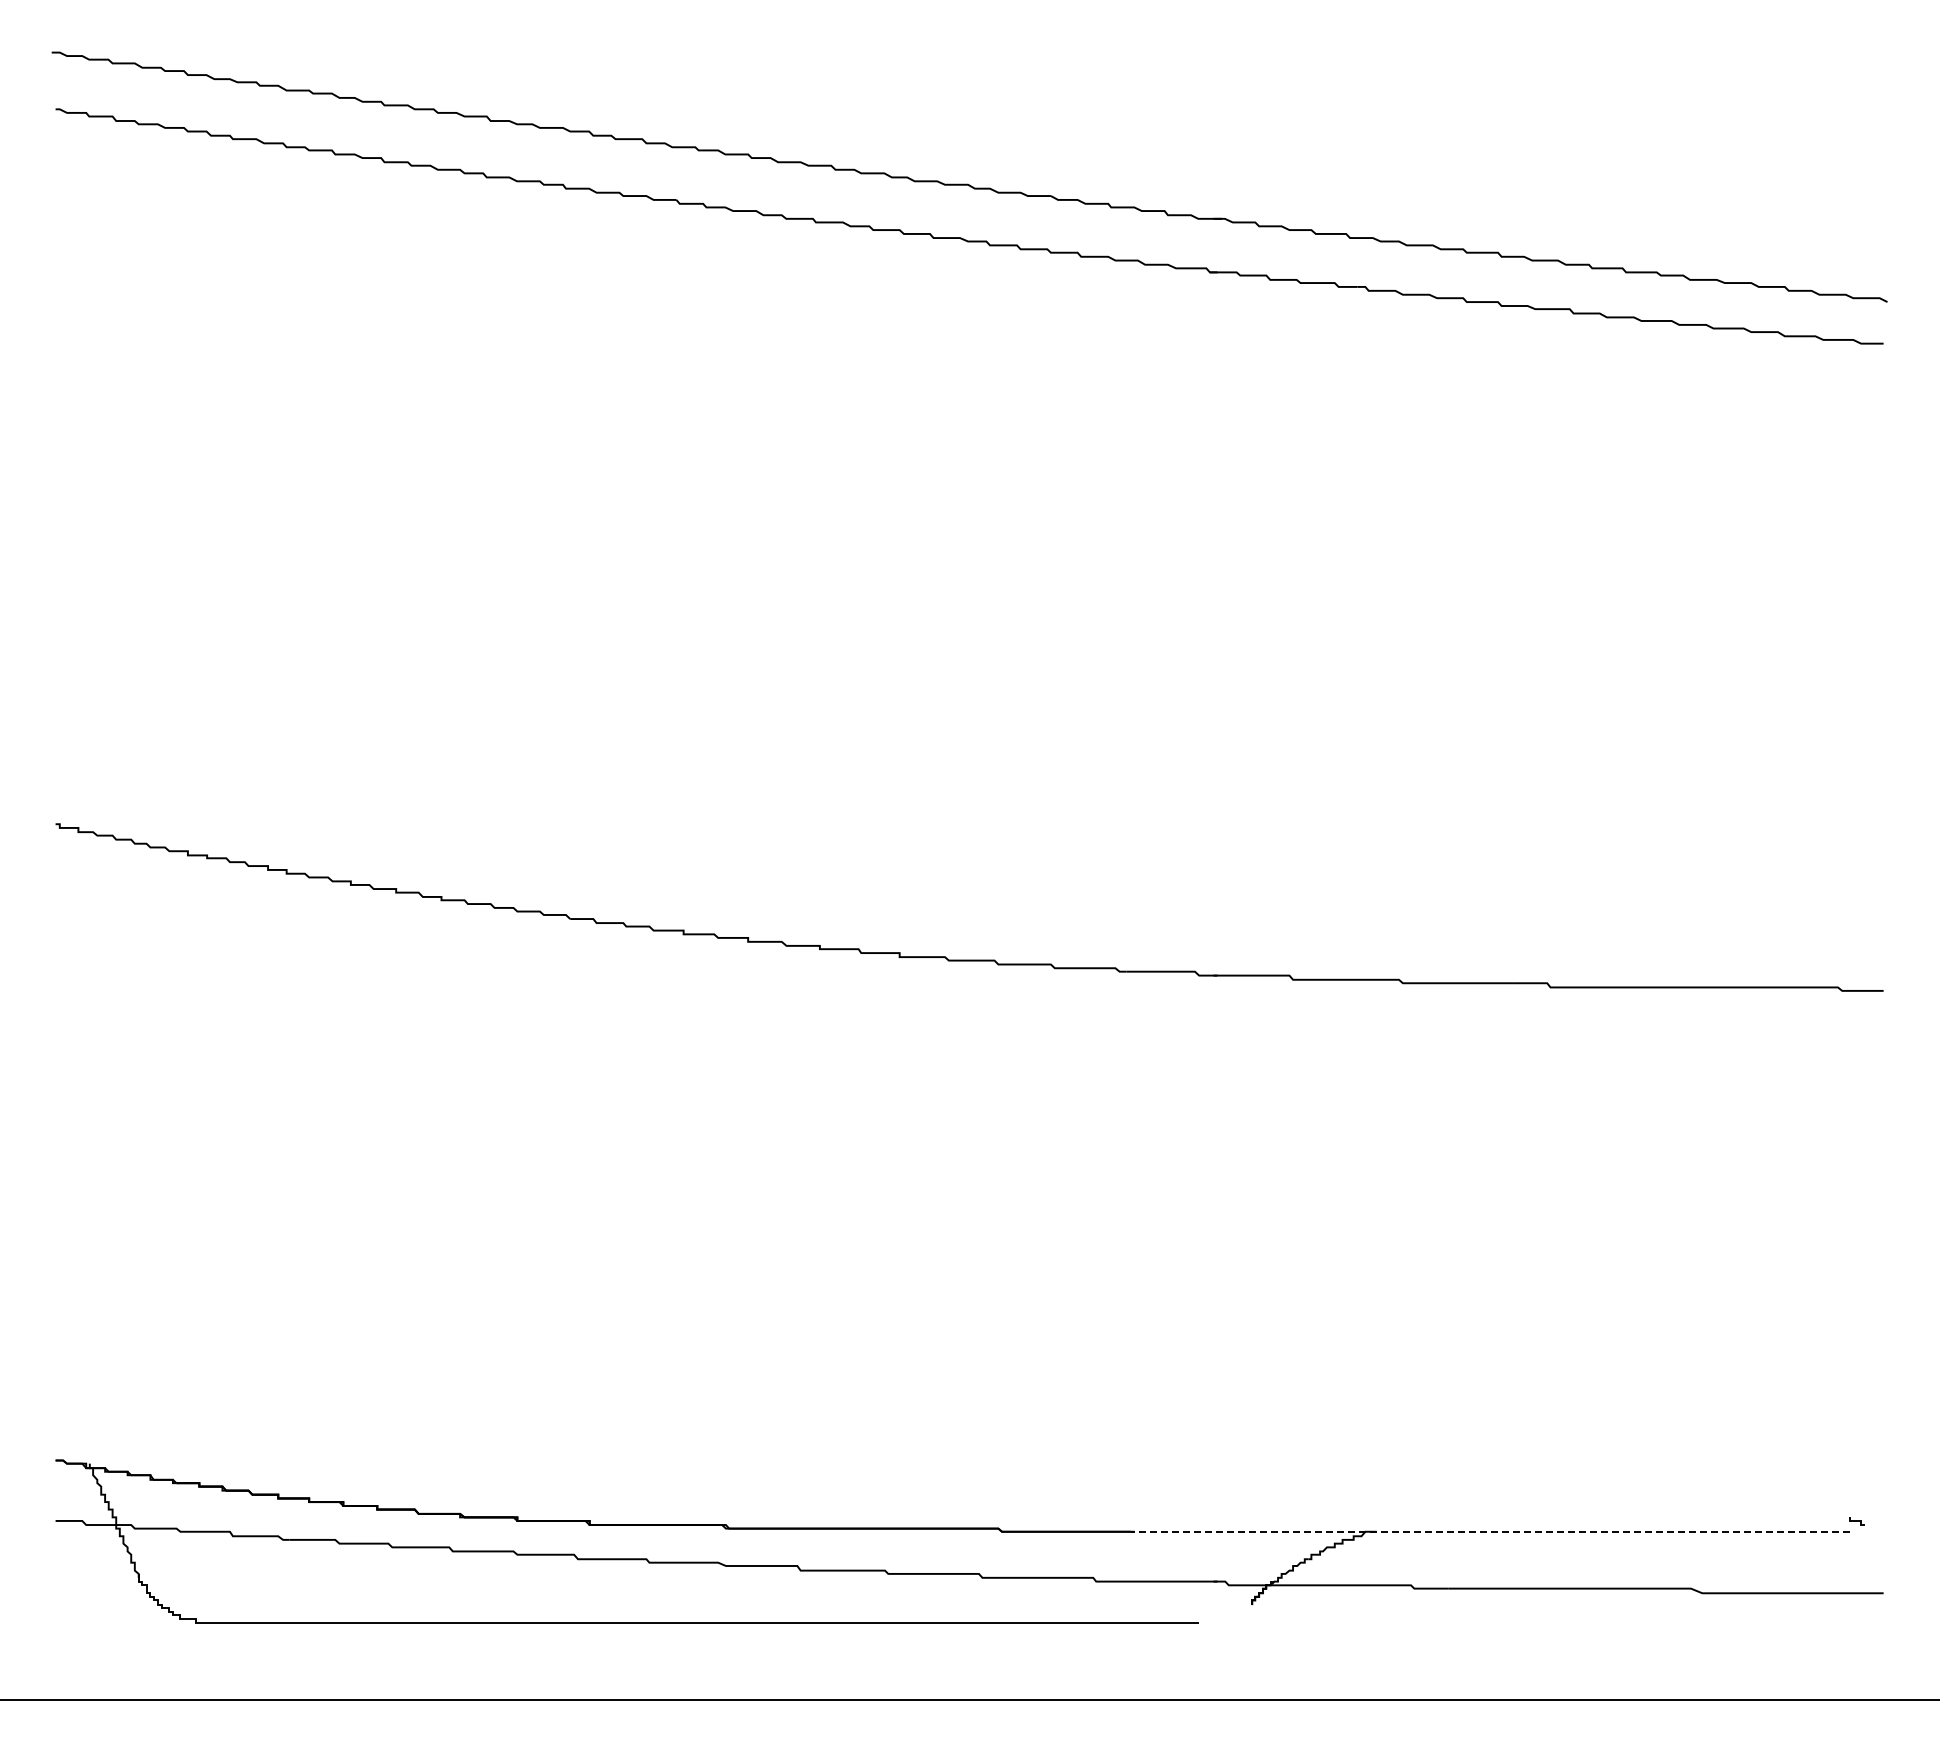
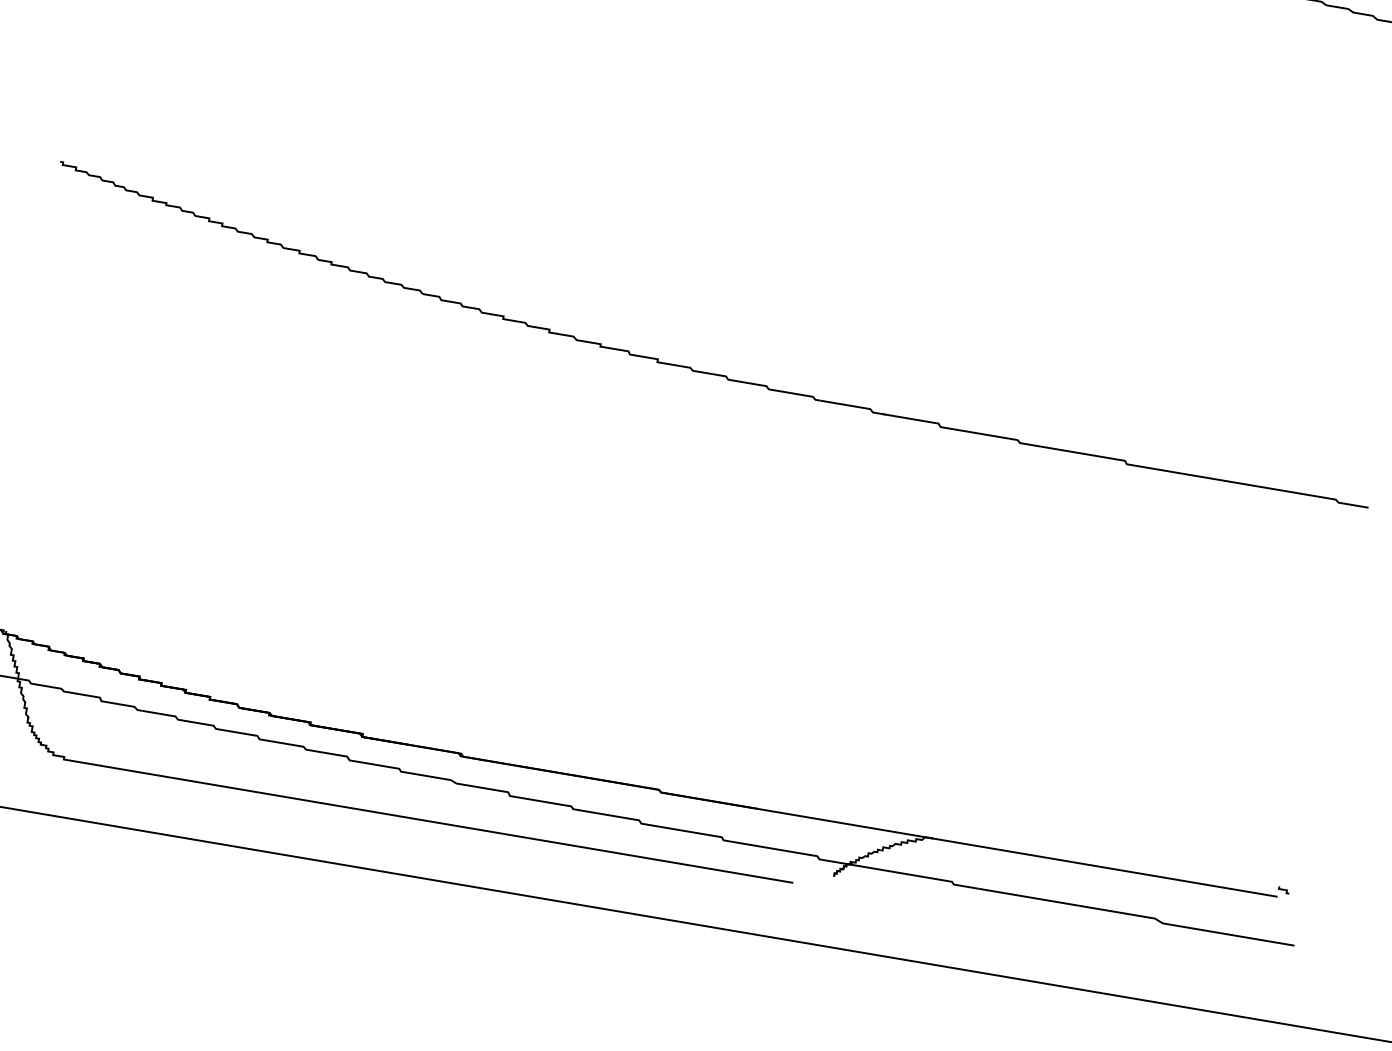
line: (1490, 1531) -> (1016, 852), dashed -> solid

